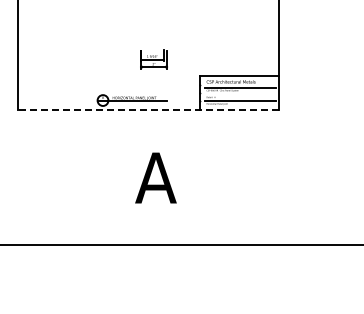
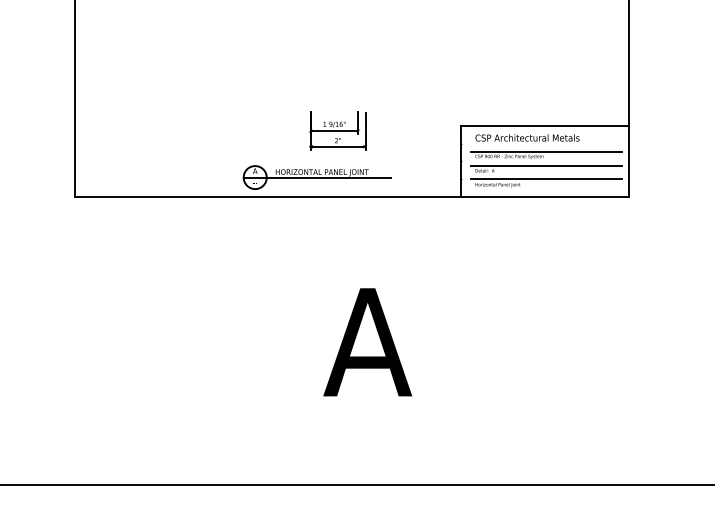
part: (153, 59) -> (336, 130), moved
line: (239, 95) -> (545, 166), added
line: (147, 109) -> (349, 196), dashed -> solid

